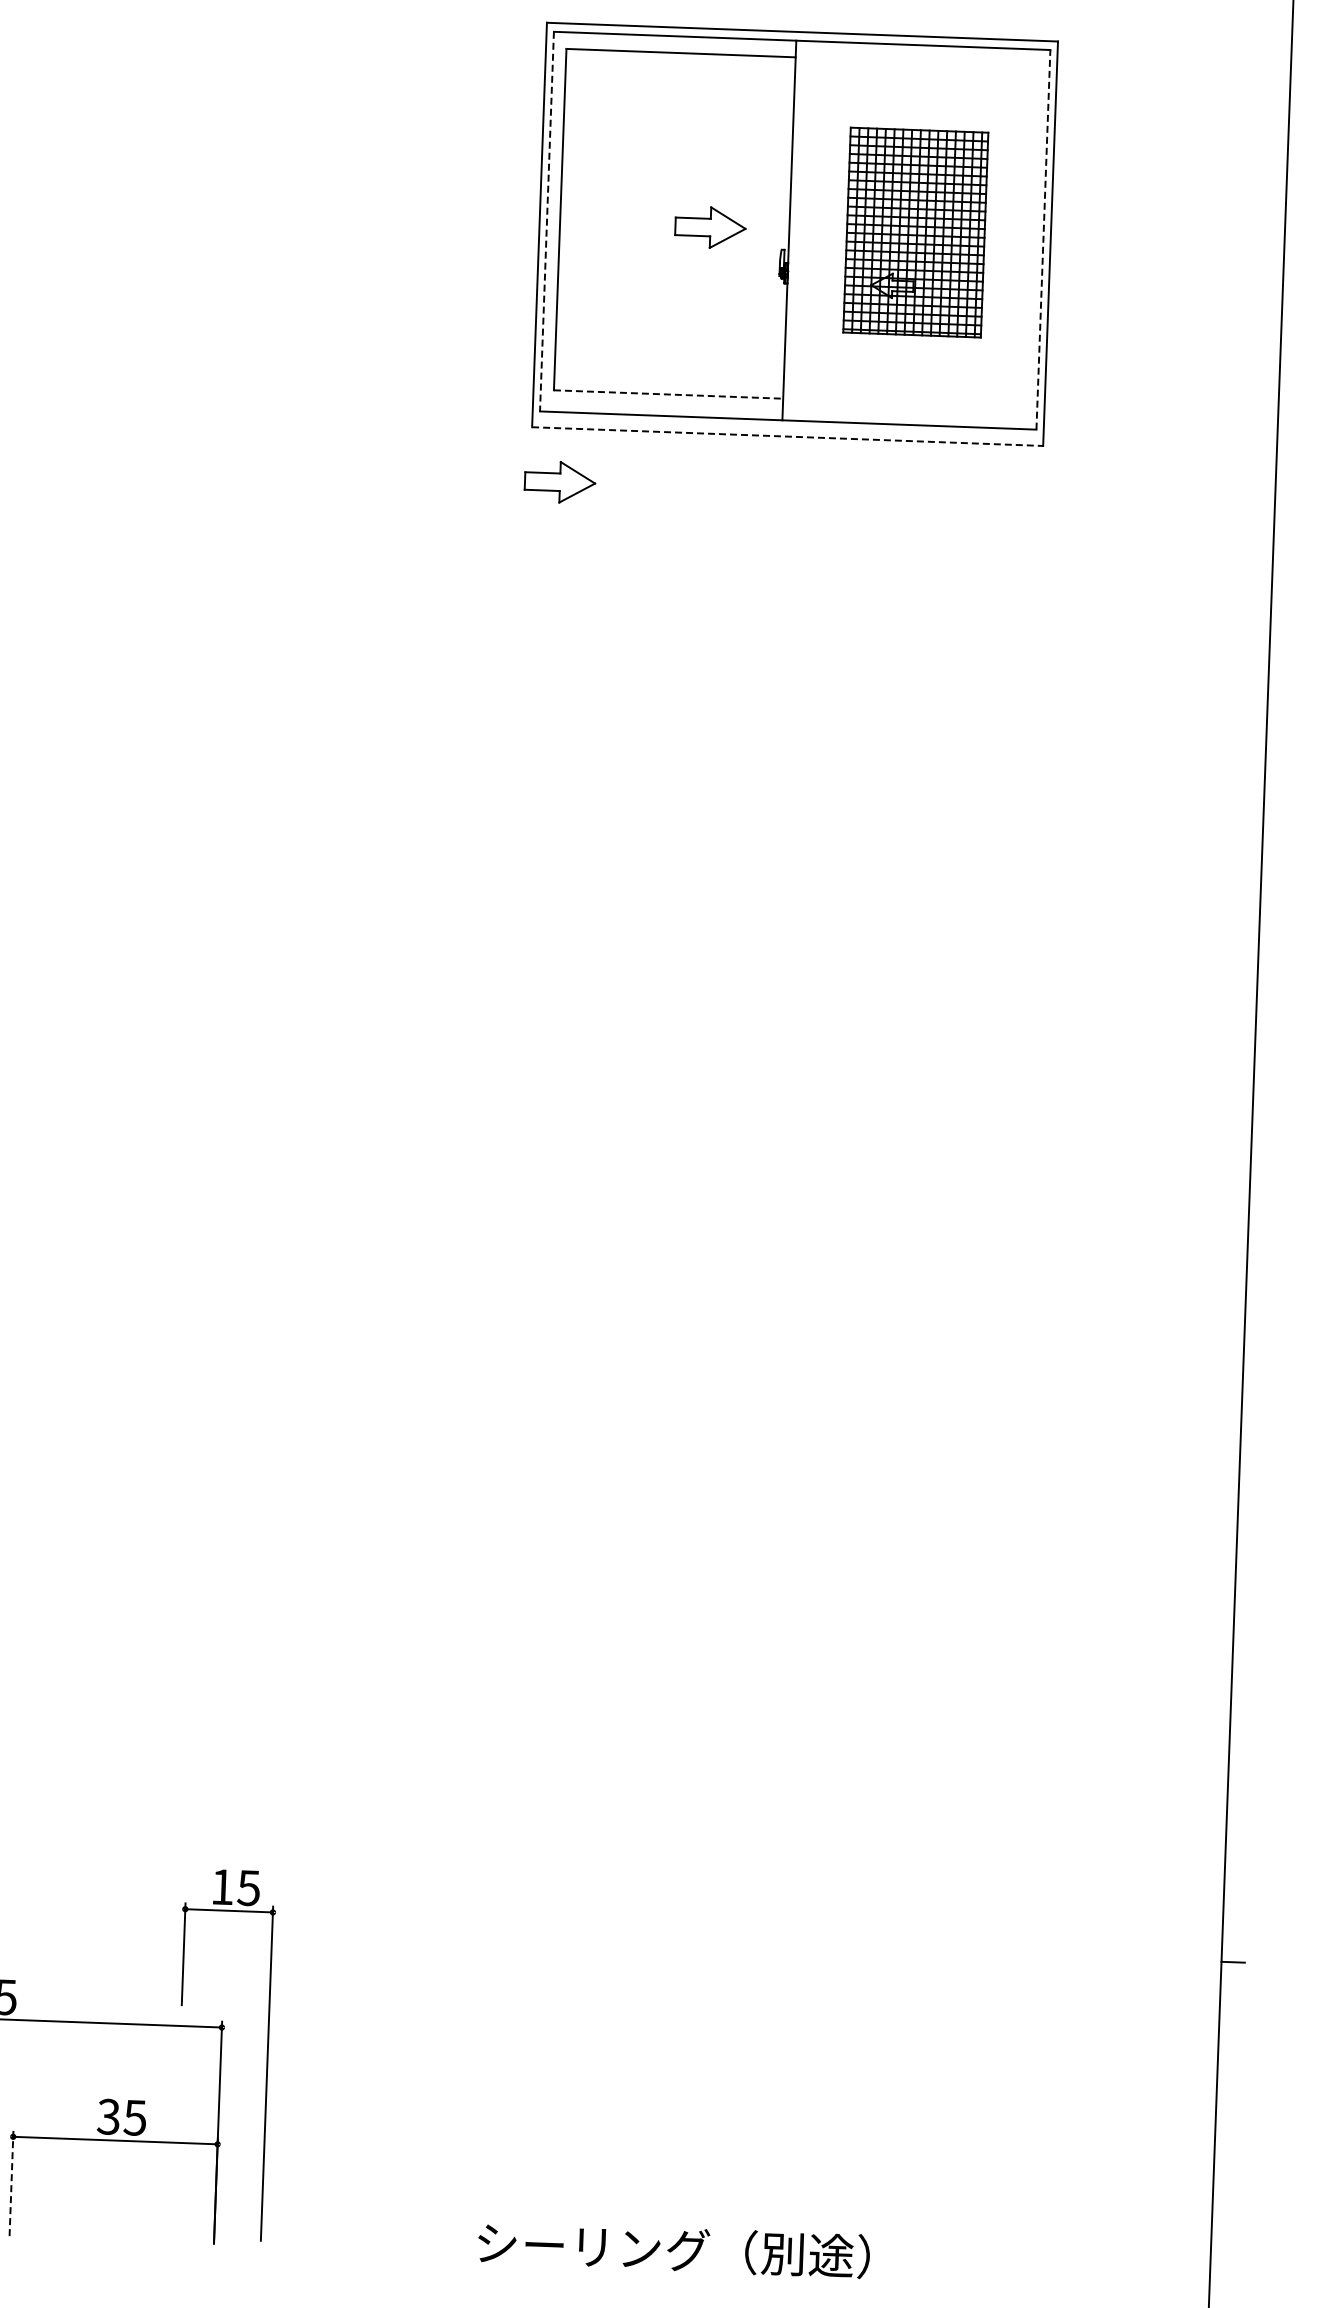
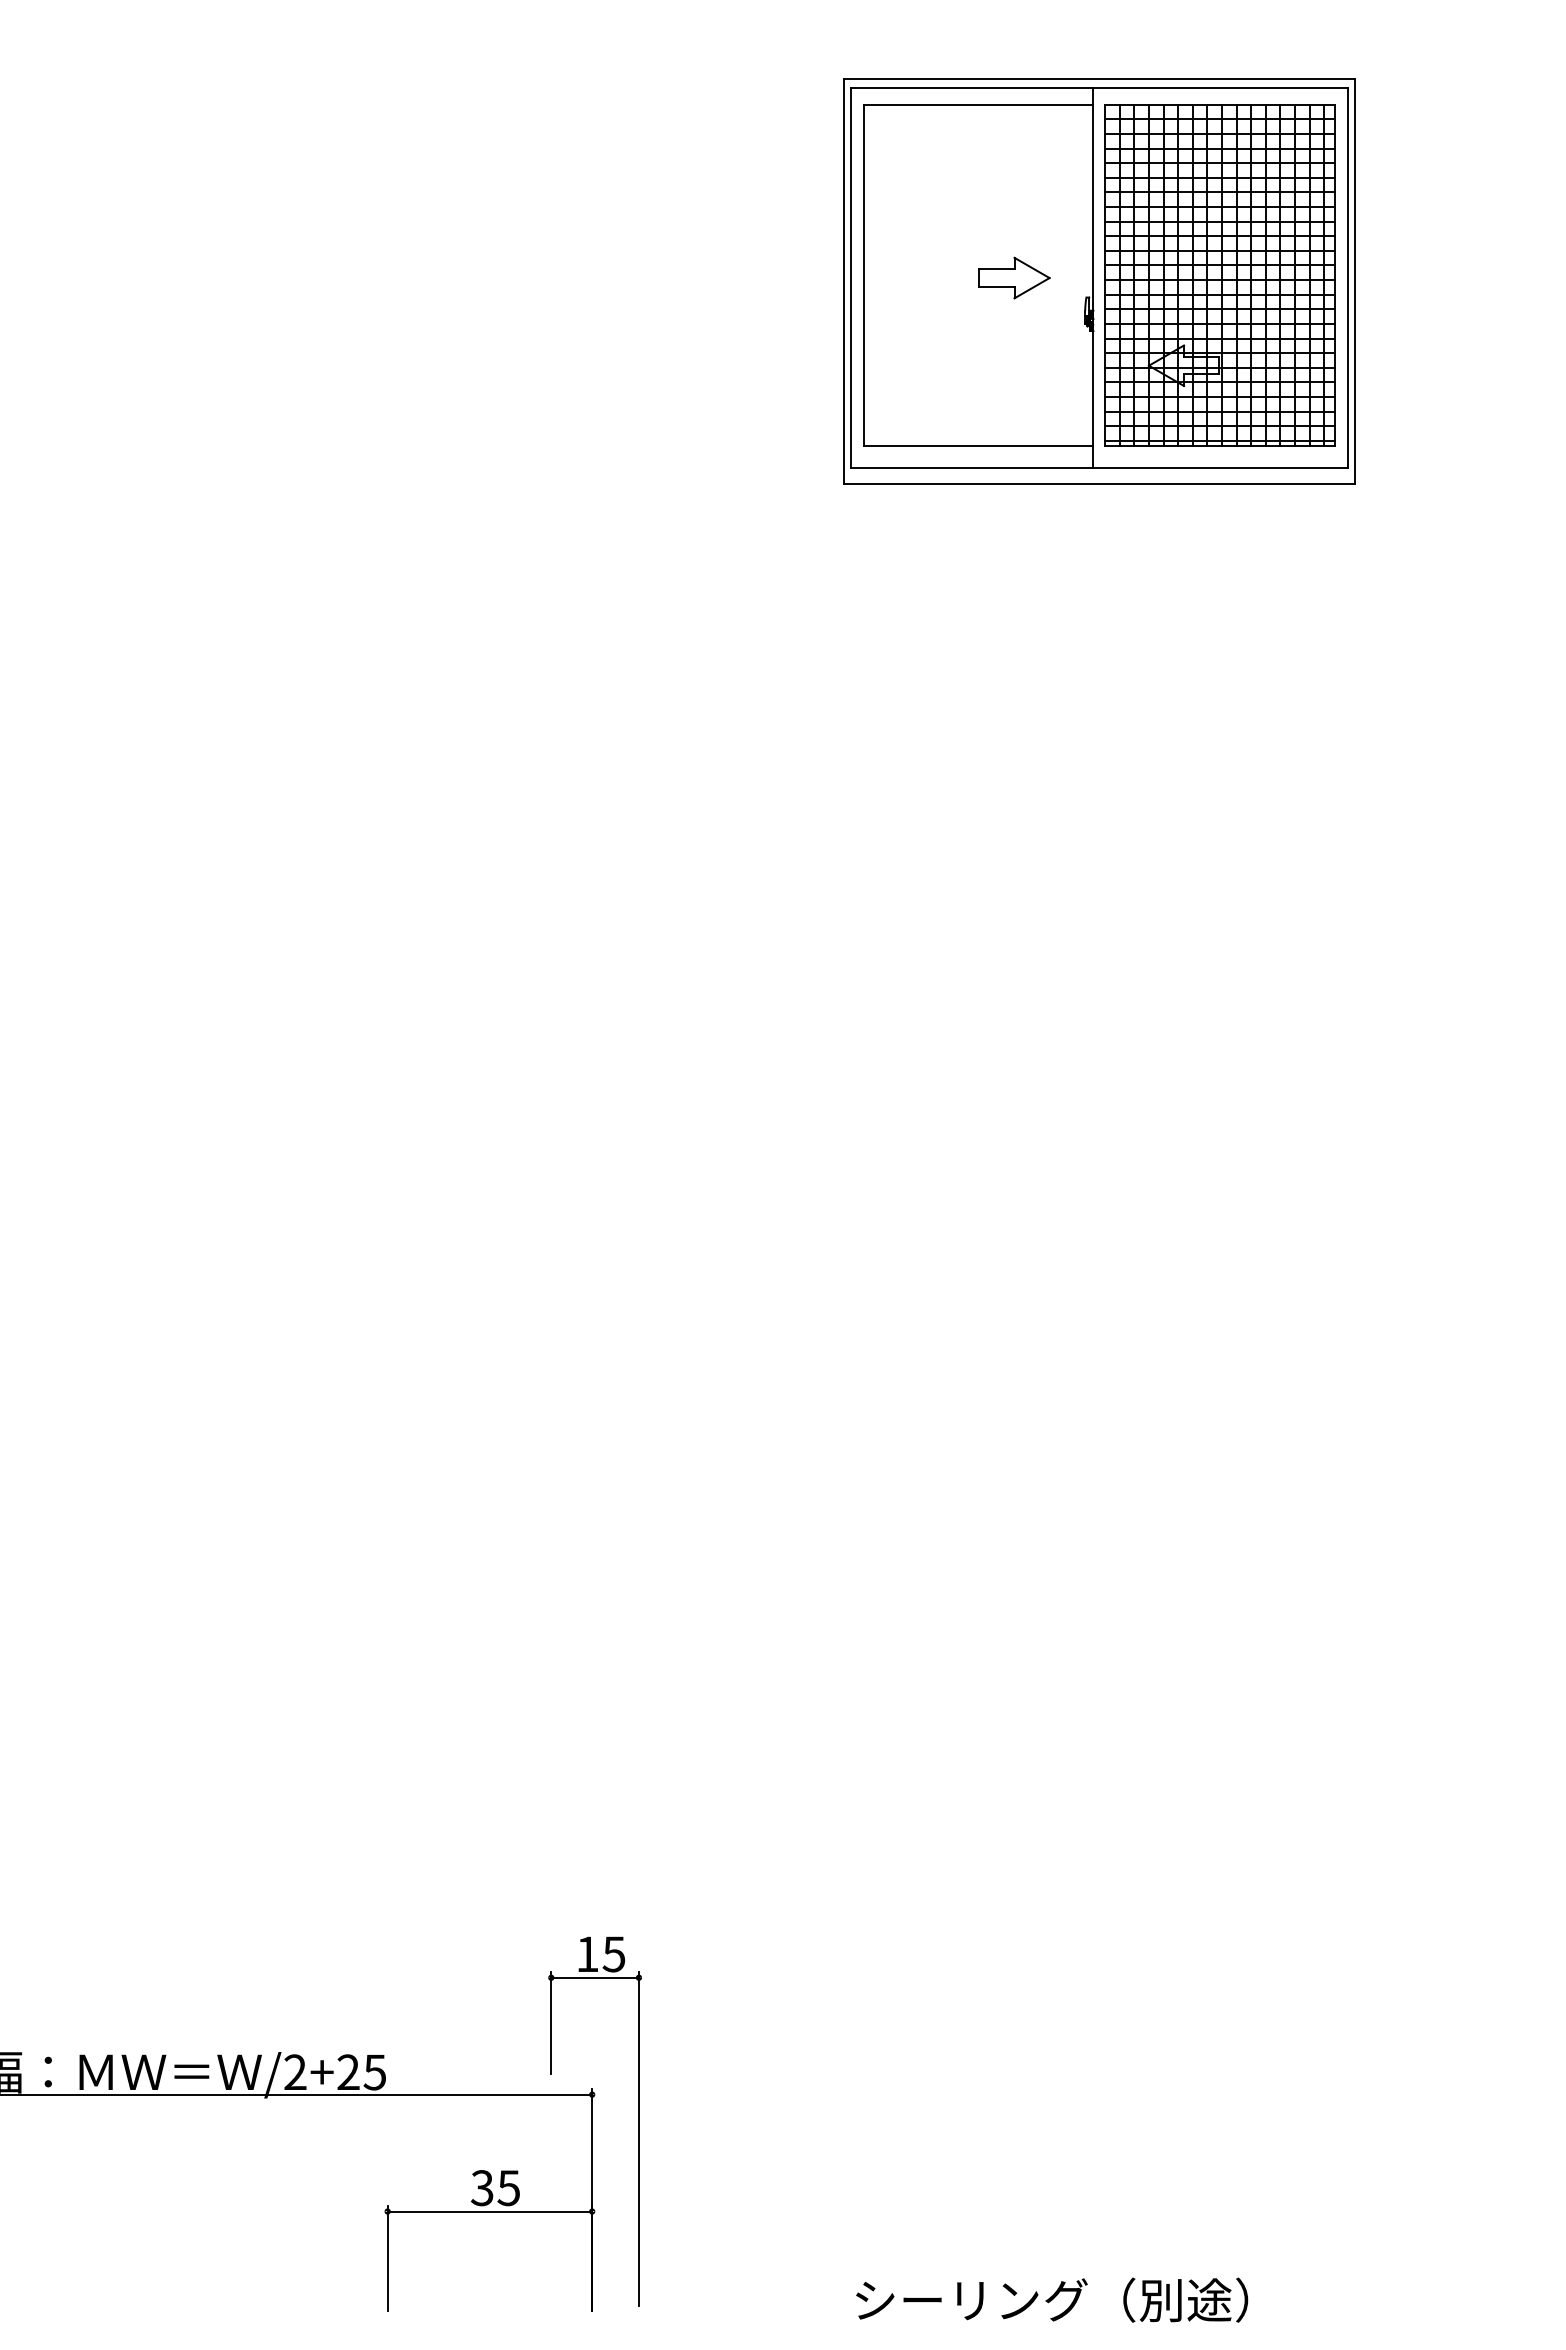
line: (546, 222) -> (850, 278), dashed -> solid
part: (915, 232) -> (1219, 275), size x1.67
line: (1043, 240) -> (1347, 278), dashed -> solid
line: (668, 394) -> (978, 446), dashed -> solid
line: (787, 437) -> (1099, 484), dashed -> solid
part: (560, 481) -> (873, 537), removed
line: (11, 2183) -> (387, 2258), dashed -> solid

